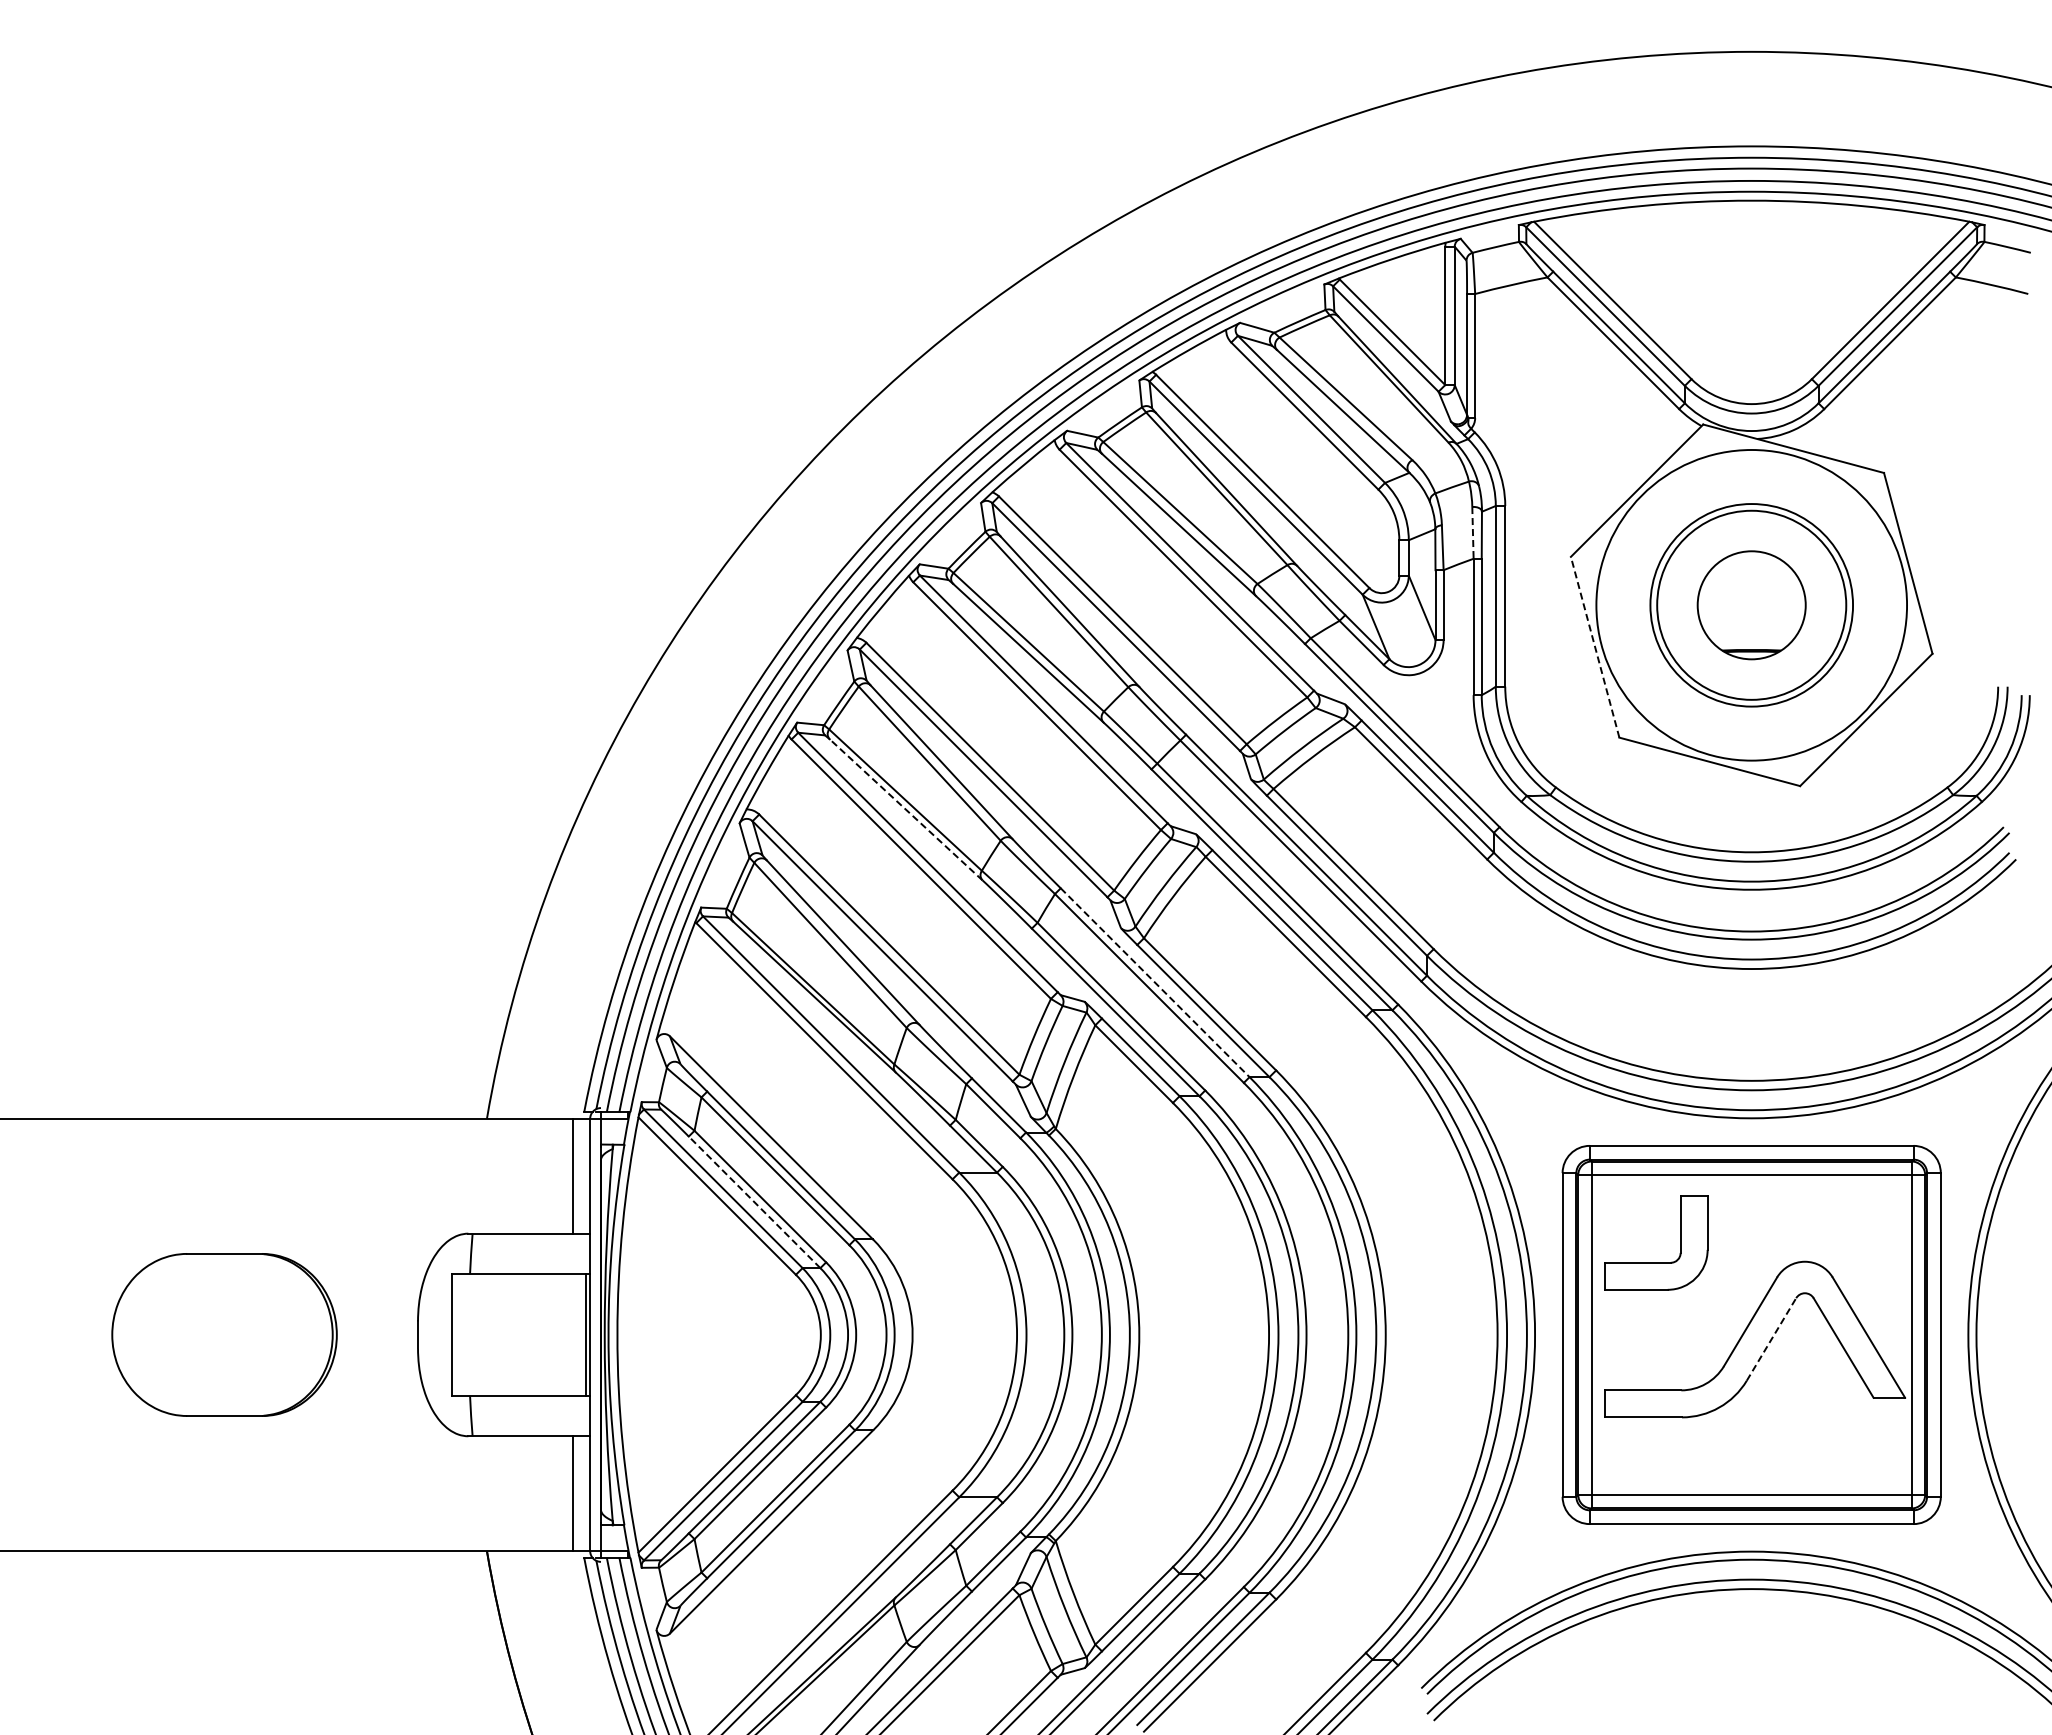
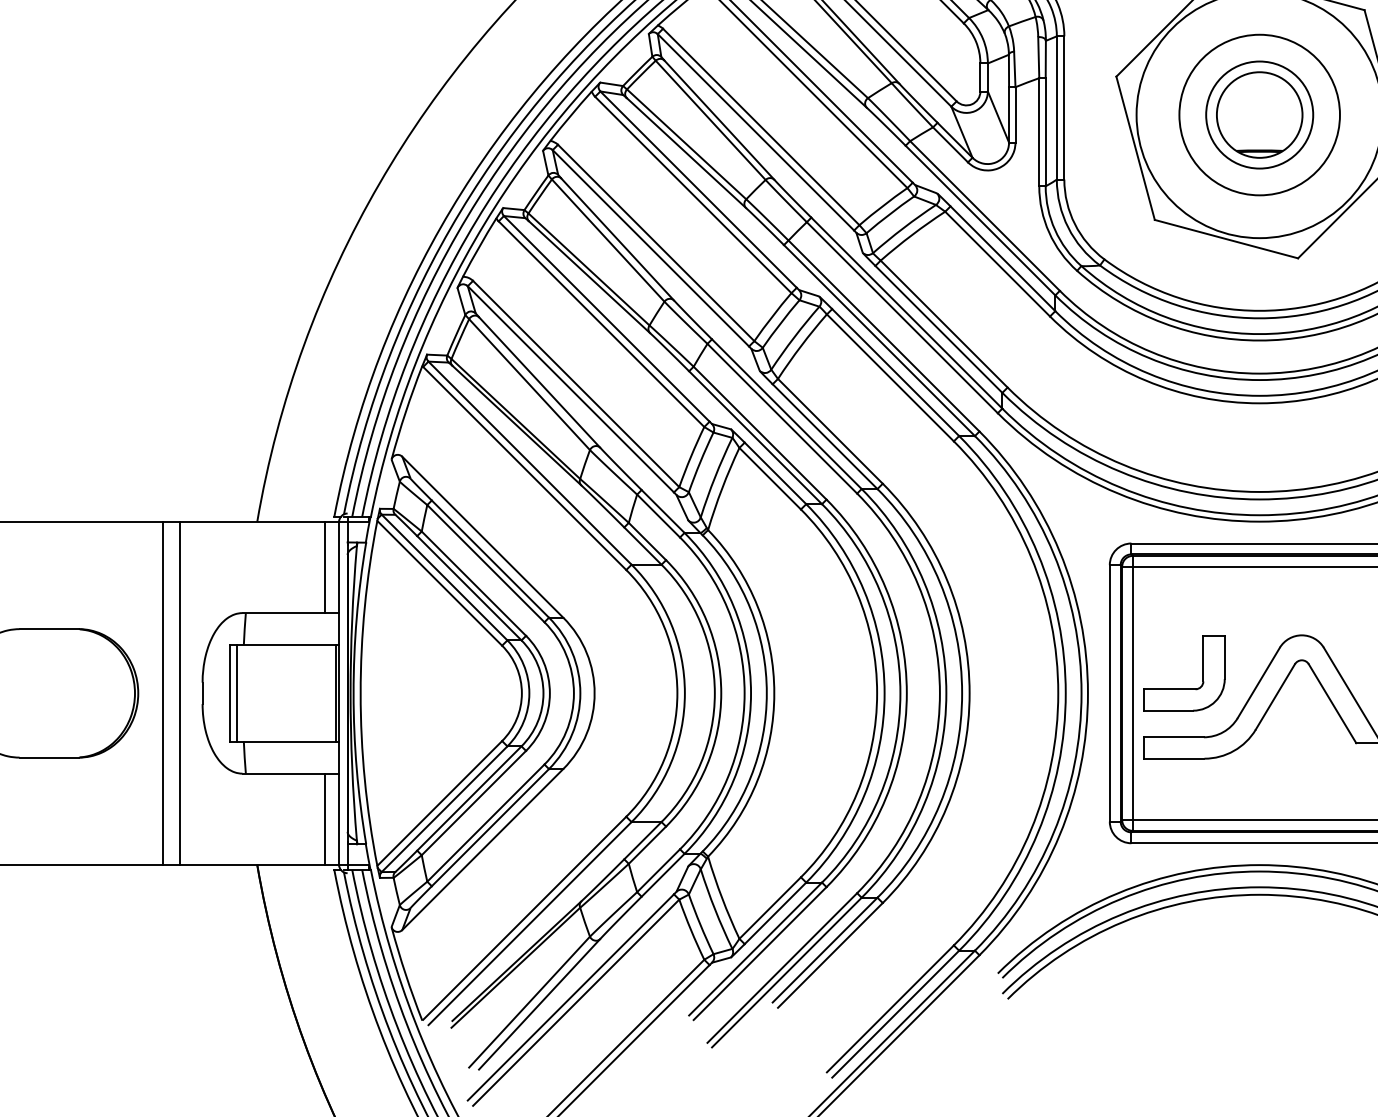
line: (1472, 532) -> (1038, 57), dashed -> solid
circle: (1751, 604) -> (1259, 114), size x0.71
line: (1595, 647) -> (1135, 148), dashed -> solid
line: (906, 809) -> (589, 276), dashed -> solid
line: (1155, 982) -> (787, 414), dashed -> solid
line: (754, 1201) -> (469, 587), dashed -> solid
part: (1656, 1262) -> (1184, 689), moved
line: (367, 1334) -> (162, 693), added
line: (389, 1334) -> (180, 693), added
line: (461, 1334) -> (237, 693), added
line: (1771, 1339) -> (1275, 696), dashed -> solid

